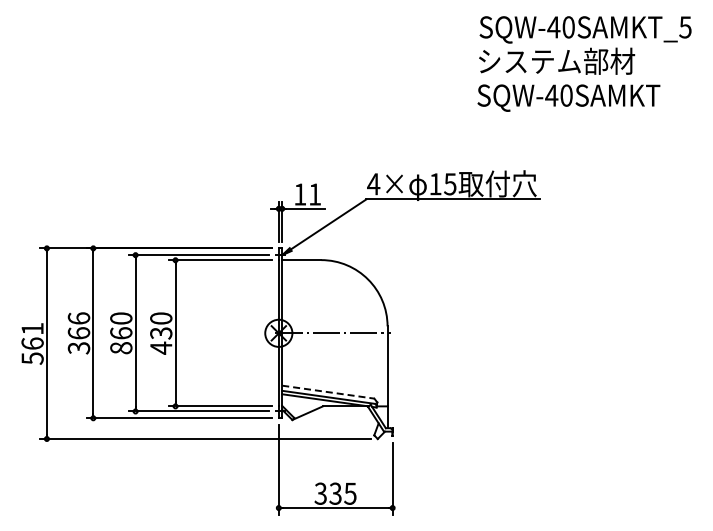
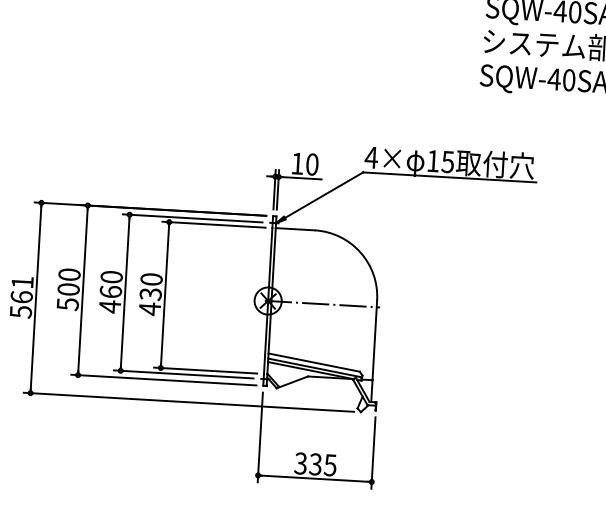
text: (315, 194) -> (312, 164), 11 -> 10
text: (78, 332) -> (68, 288), 366 -> 500
text: (121, 347) -> (110, 306), 860 -> 460
line: (328, 392) -> (314, 362), dashed -> solid

